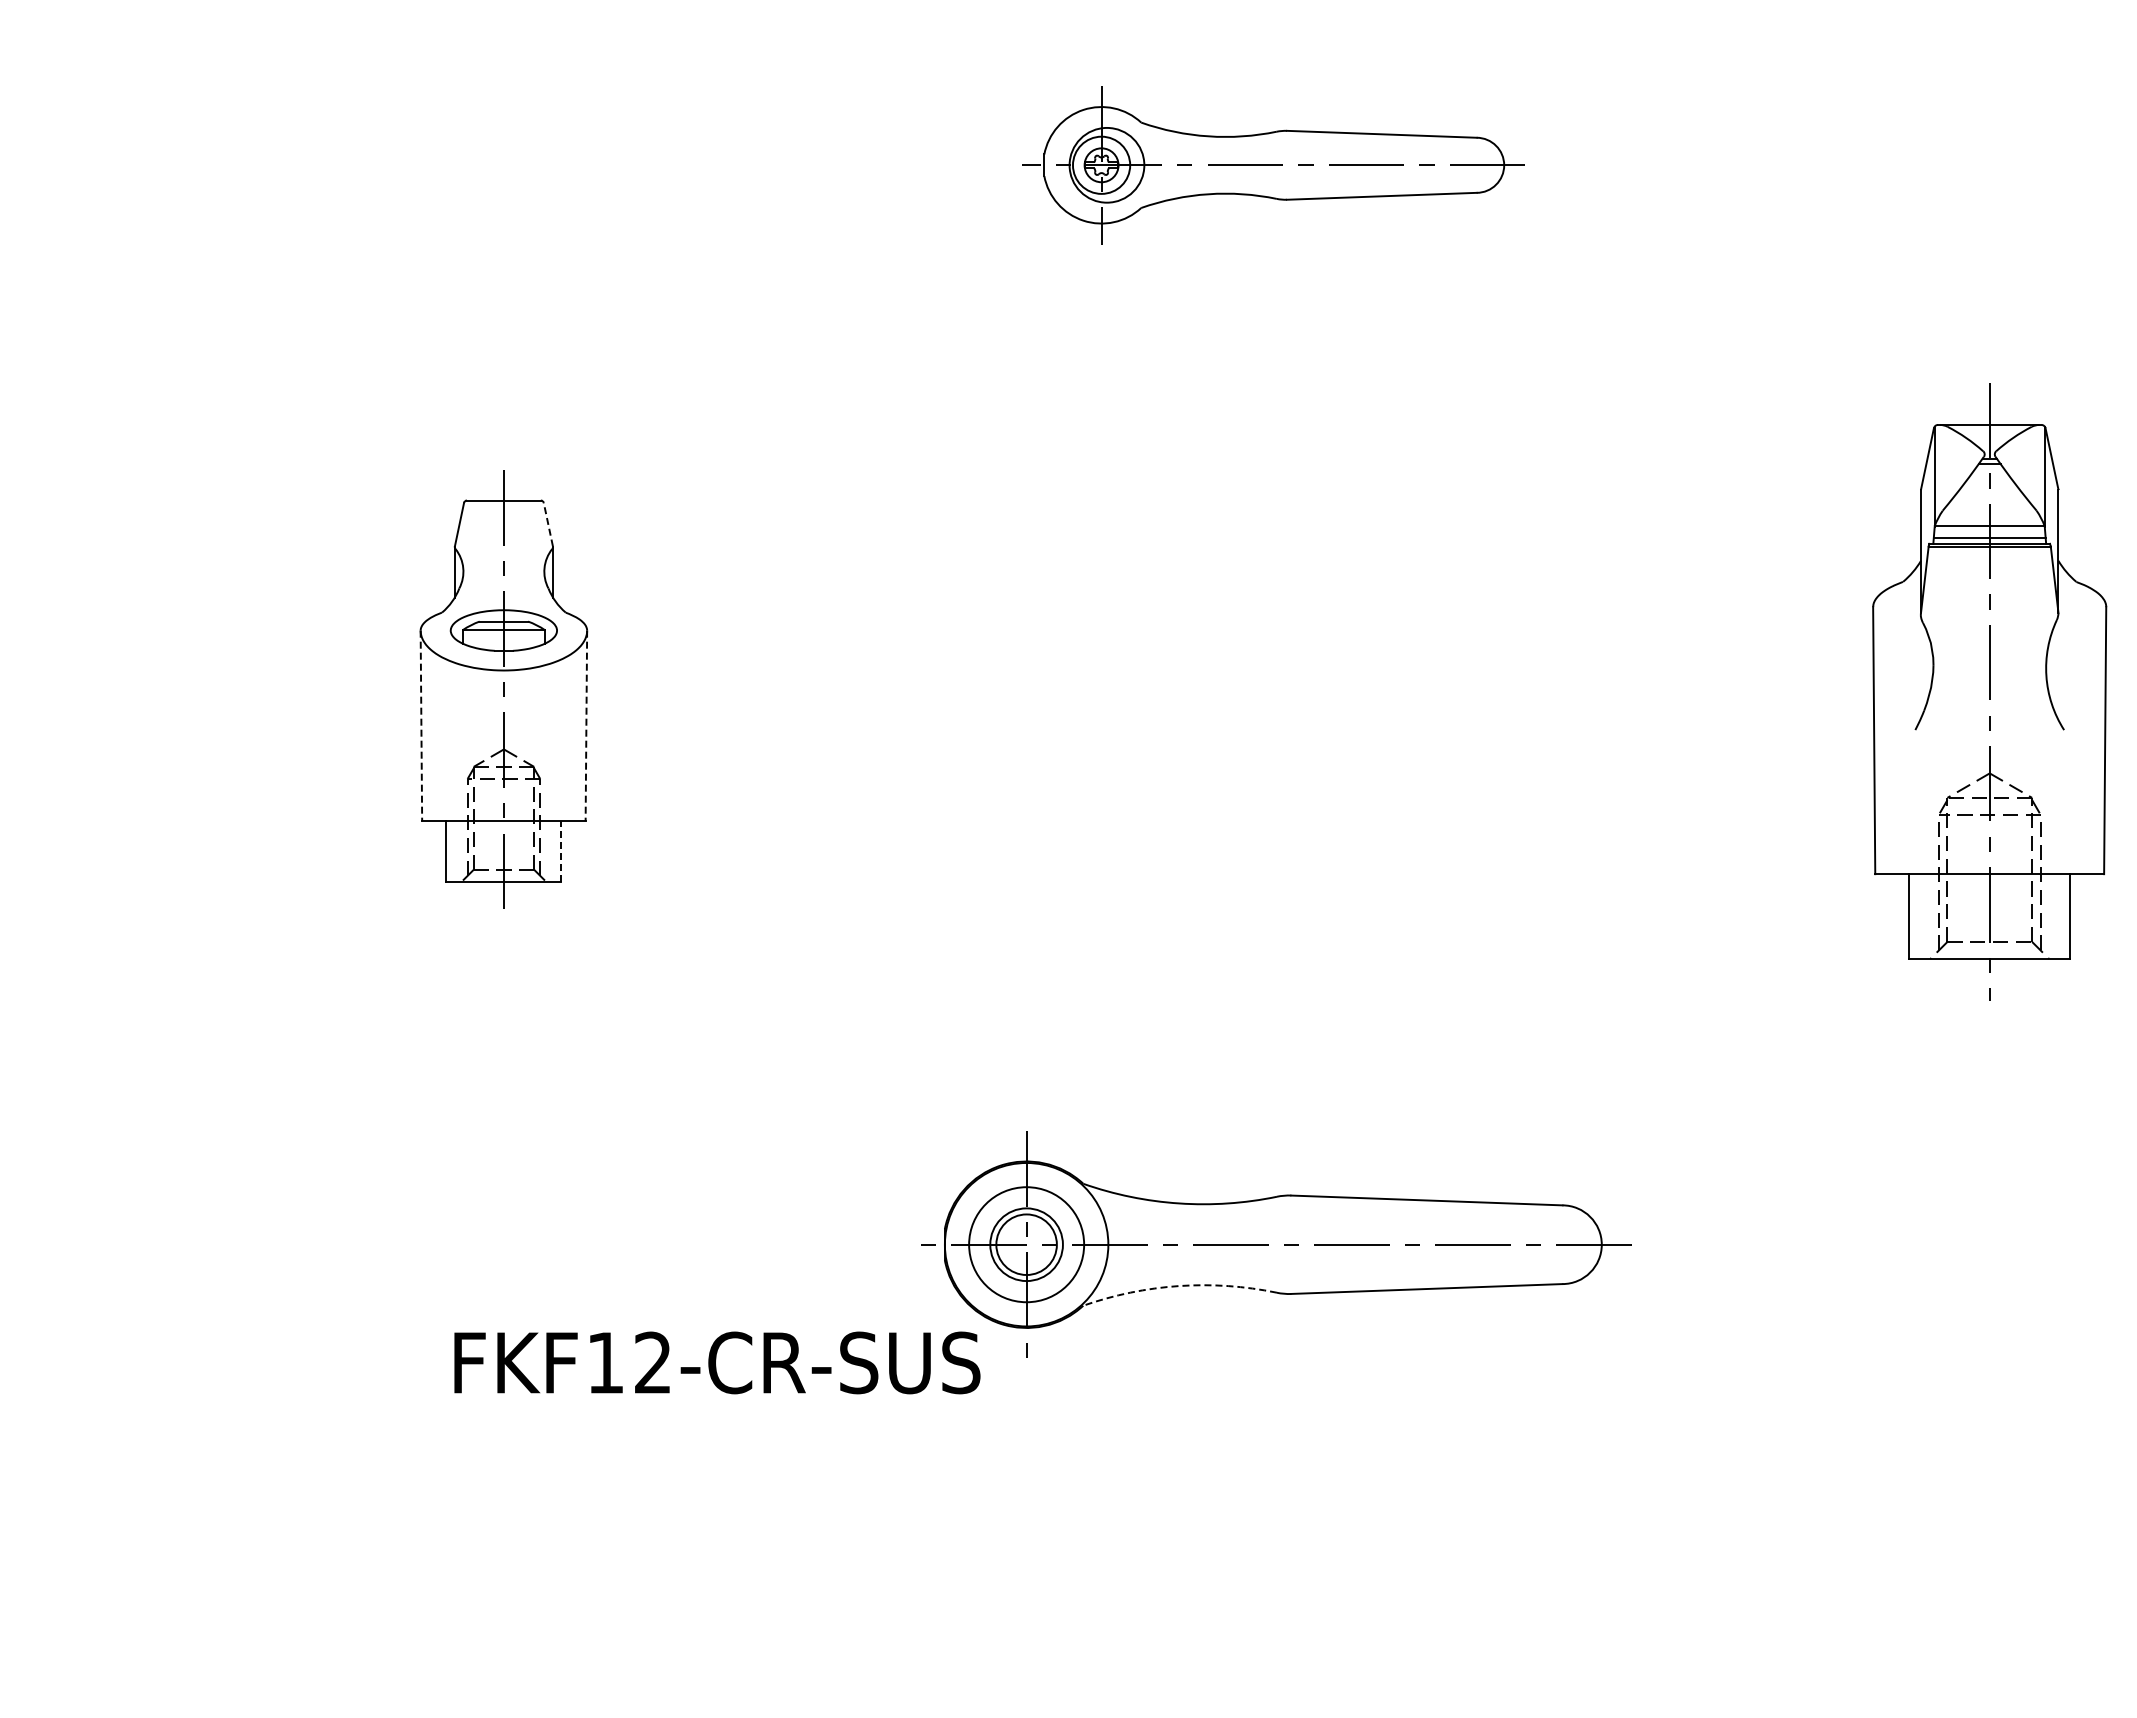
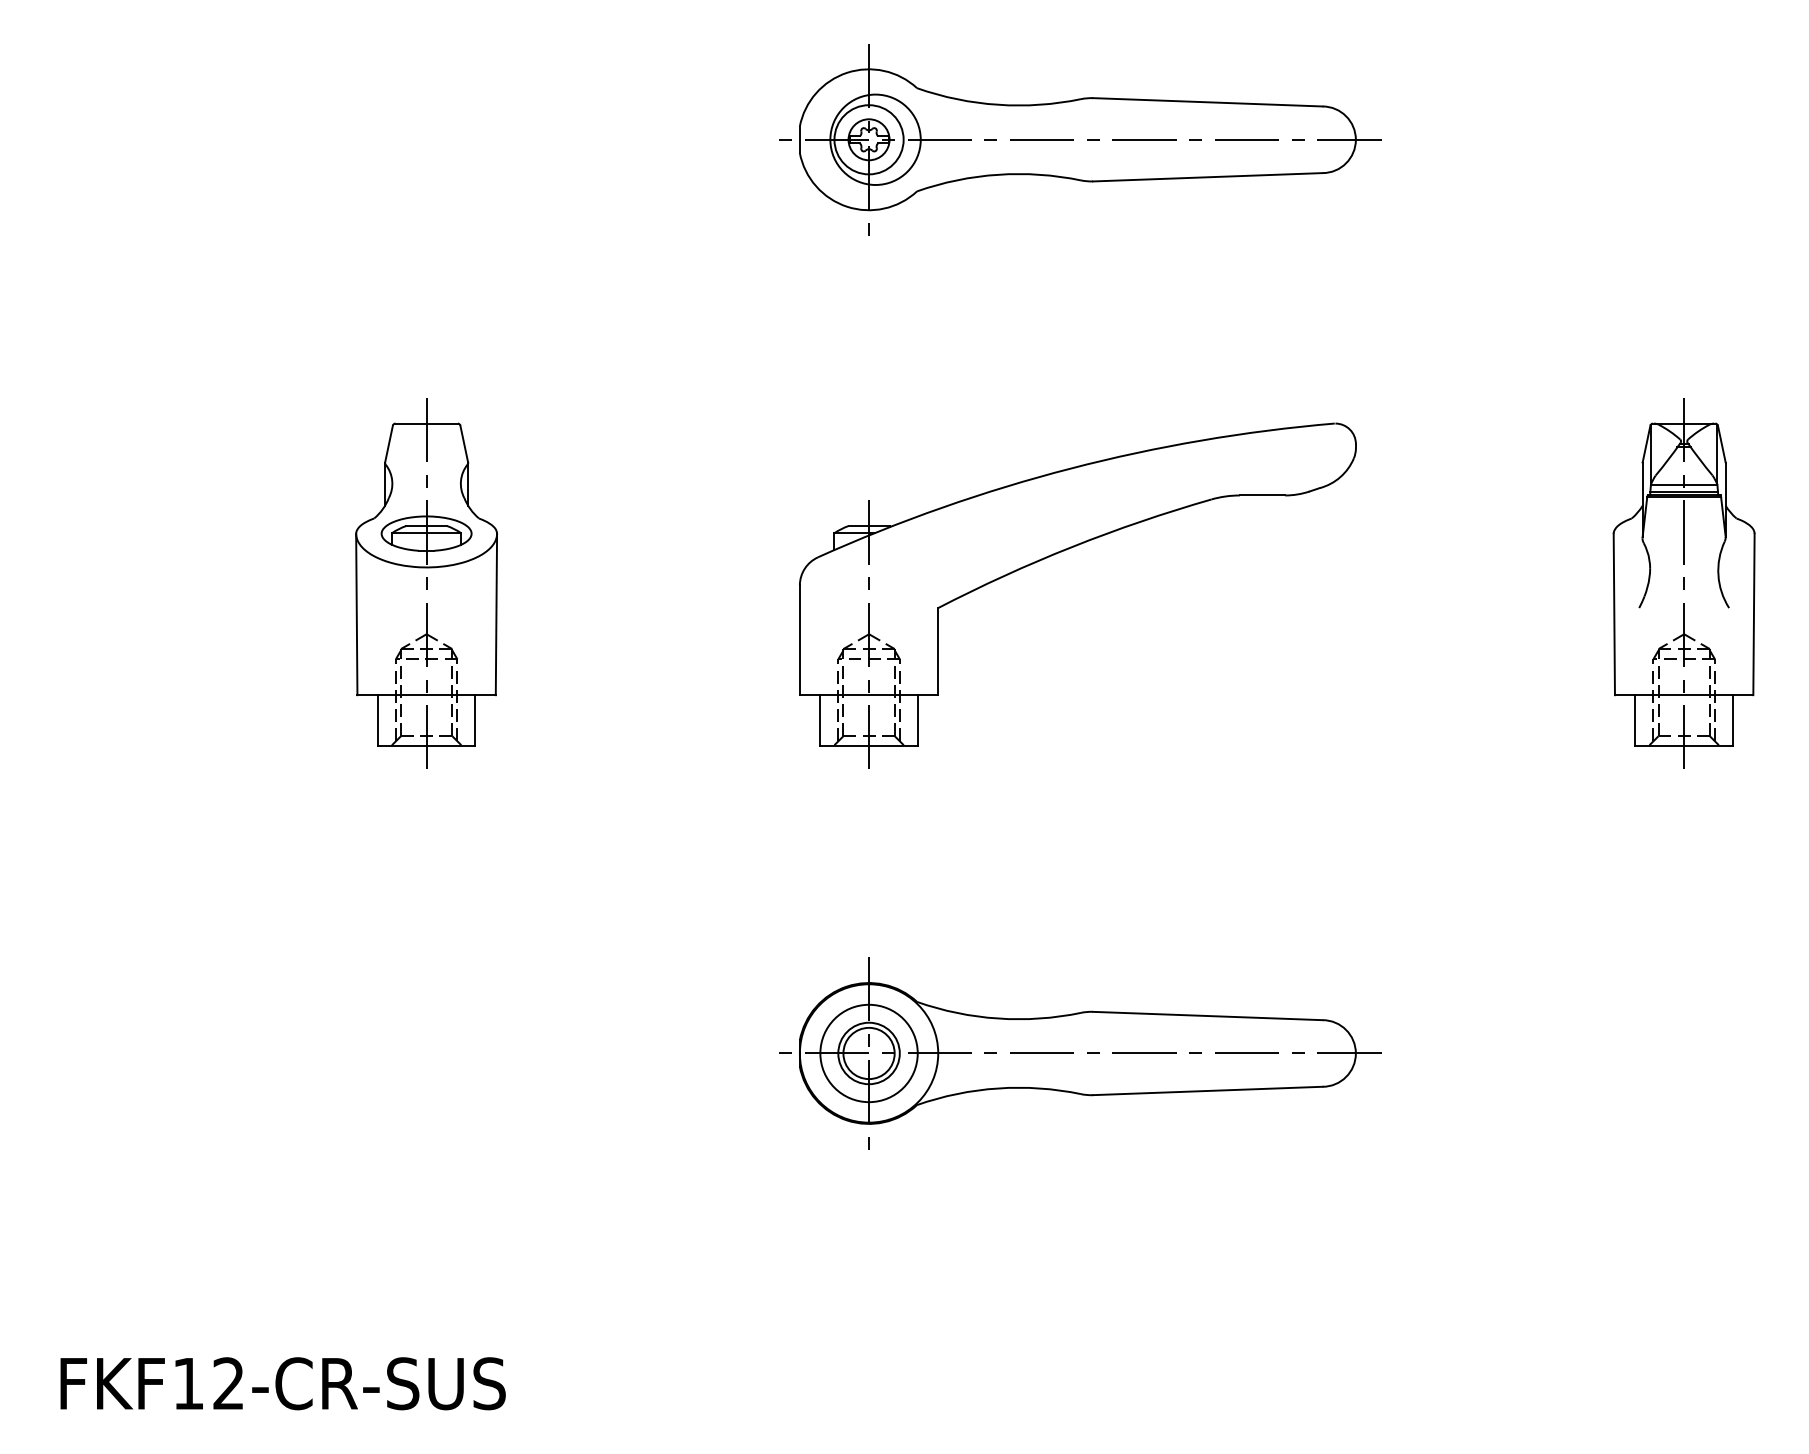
part: (1276, 165) -> (1080, 140), size x1.43
line: (548, 524) -> (464, 443), dashed -> solid
part: (1254, 652) -> (1061, 552), added
part: (1989, 689) -> (1684, 583), size x0.71
line: (421, 726) -> (356, 614), dashed -> solid
line: (586, 726) -> (496, 614), dashed -> solid
line: (561, 851) -> (475, 720), dashed -> solid
arc: (1179, 1286) -> (998, 1088), dashed -> solid
text: (717, 1362) -> (283, 1383), moved

